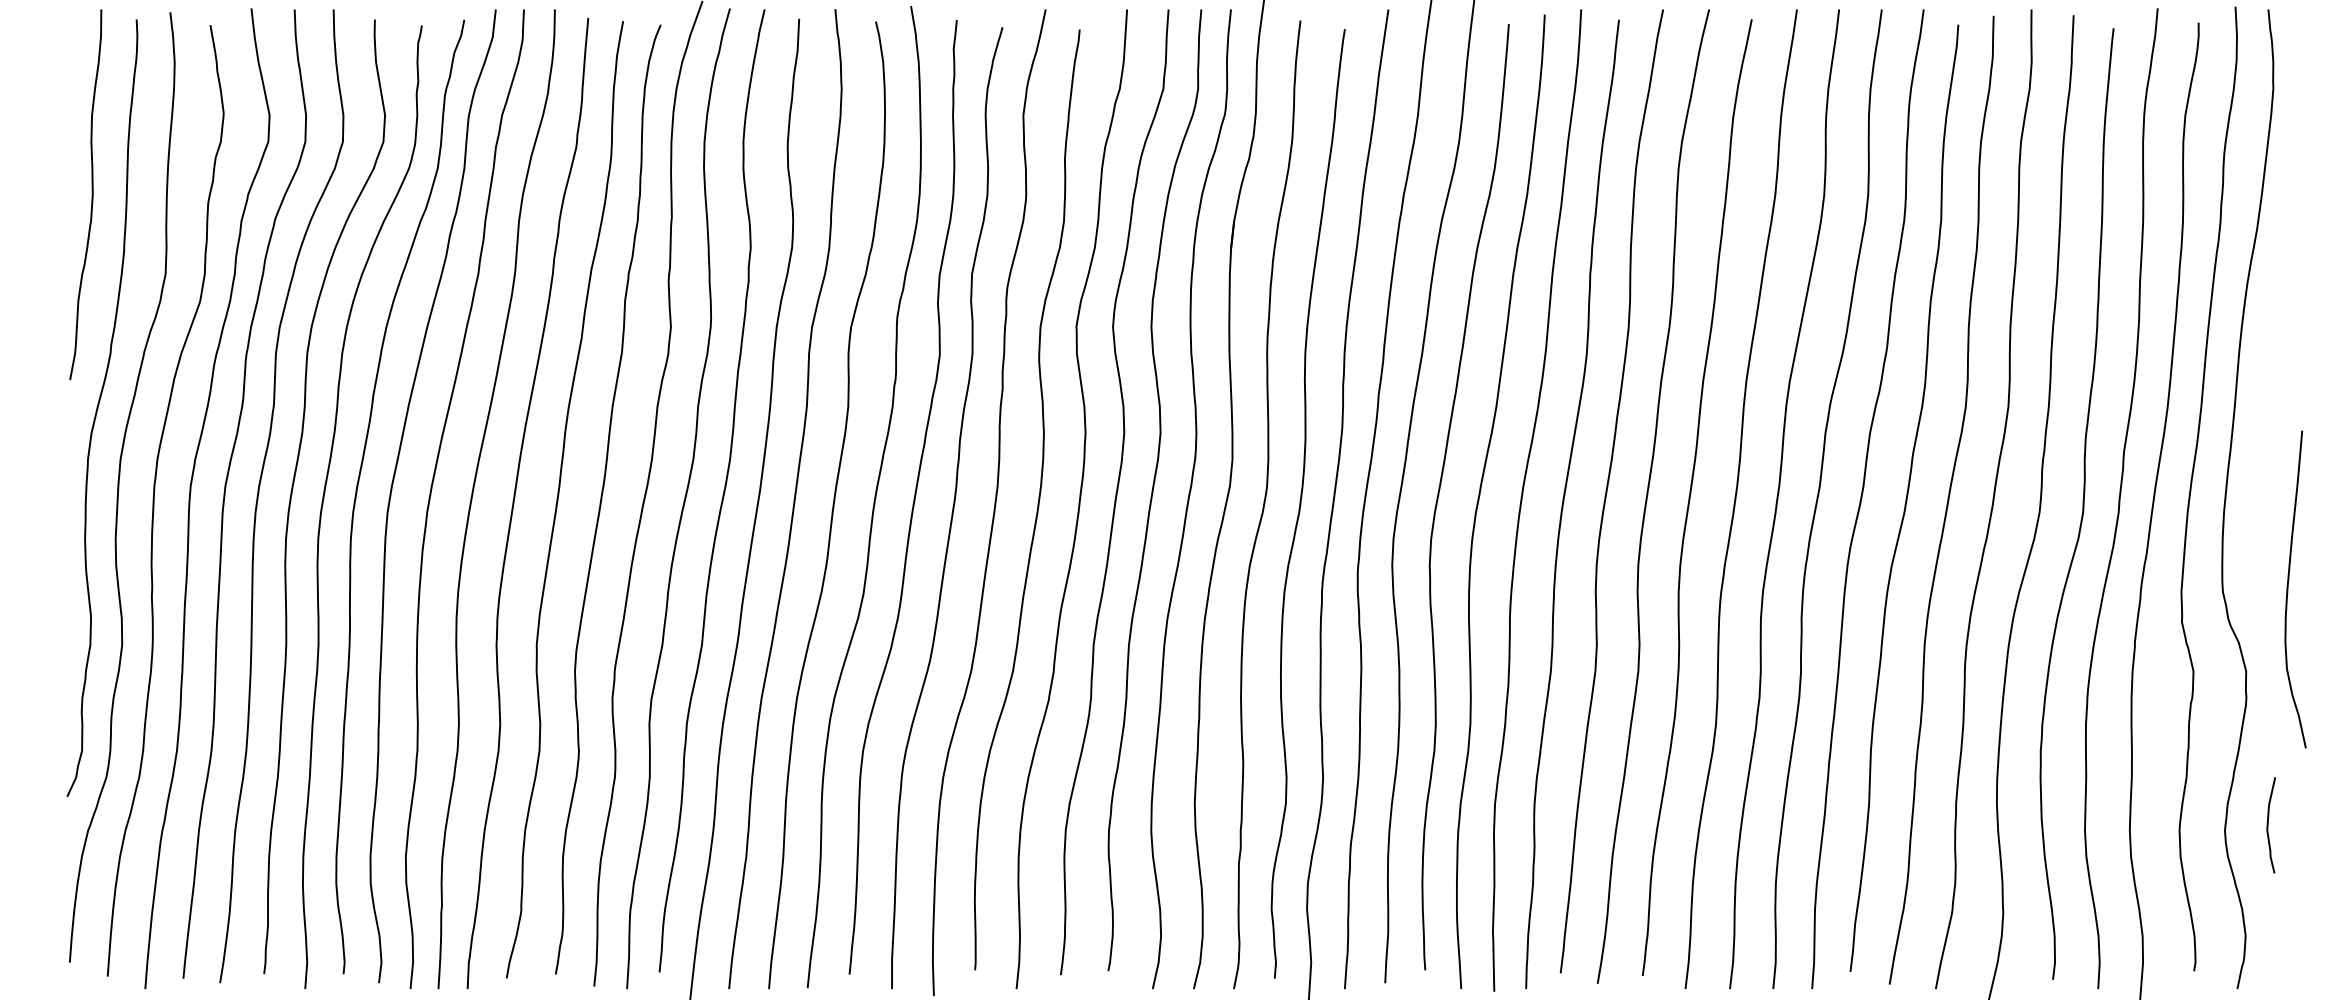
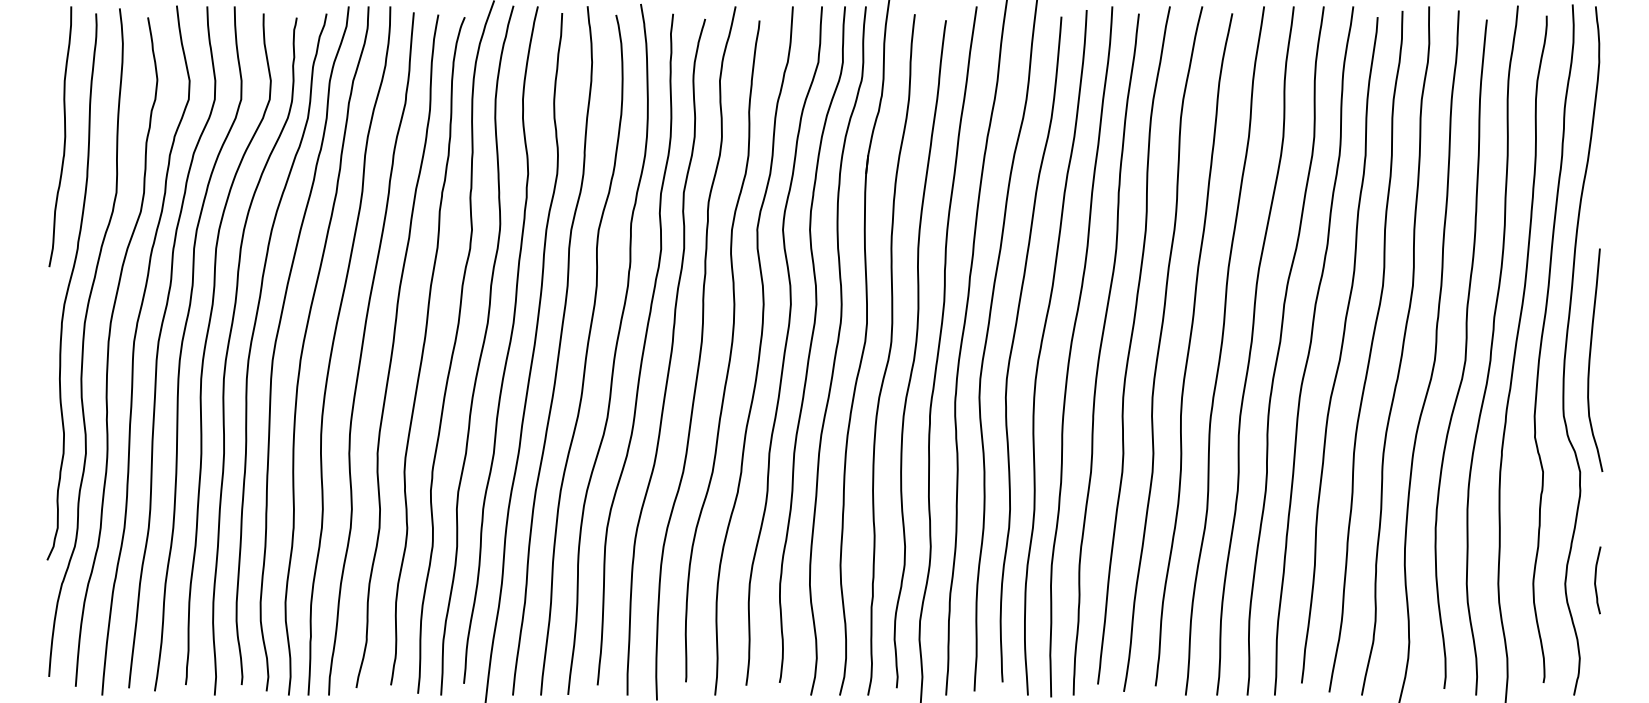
curve: (2288, 589) -> (1590, 360), moved

